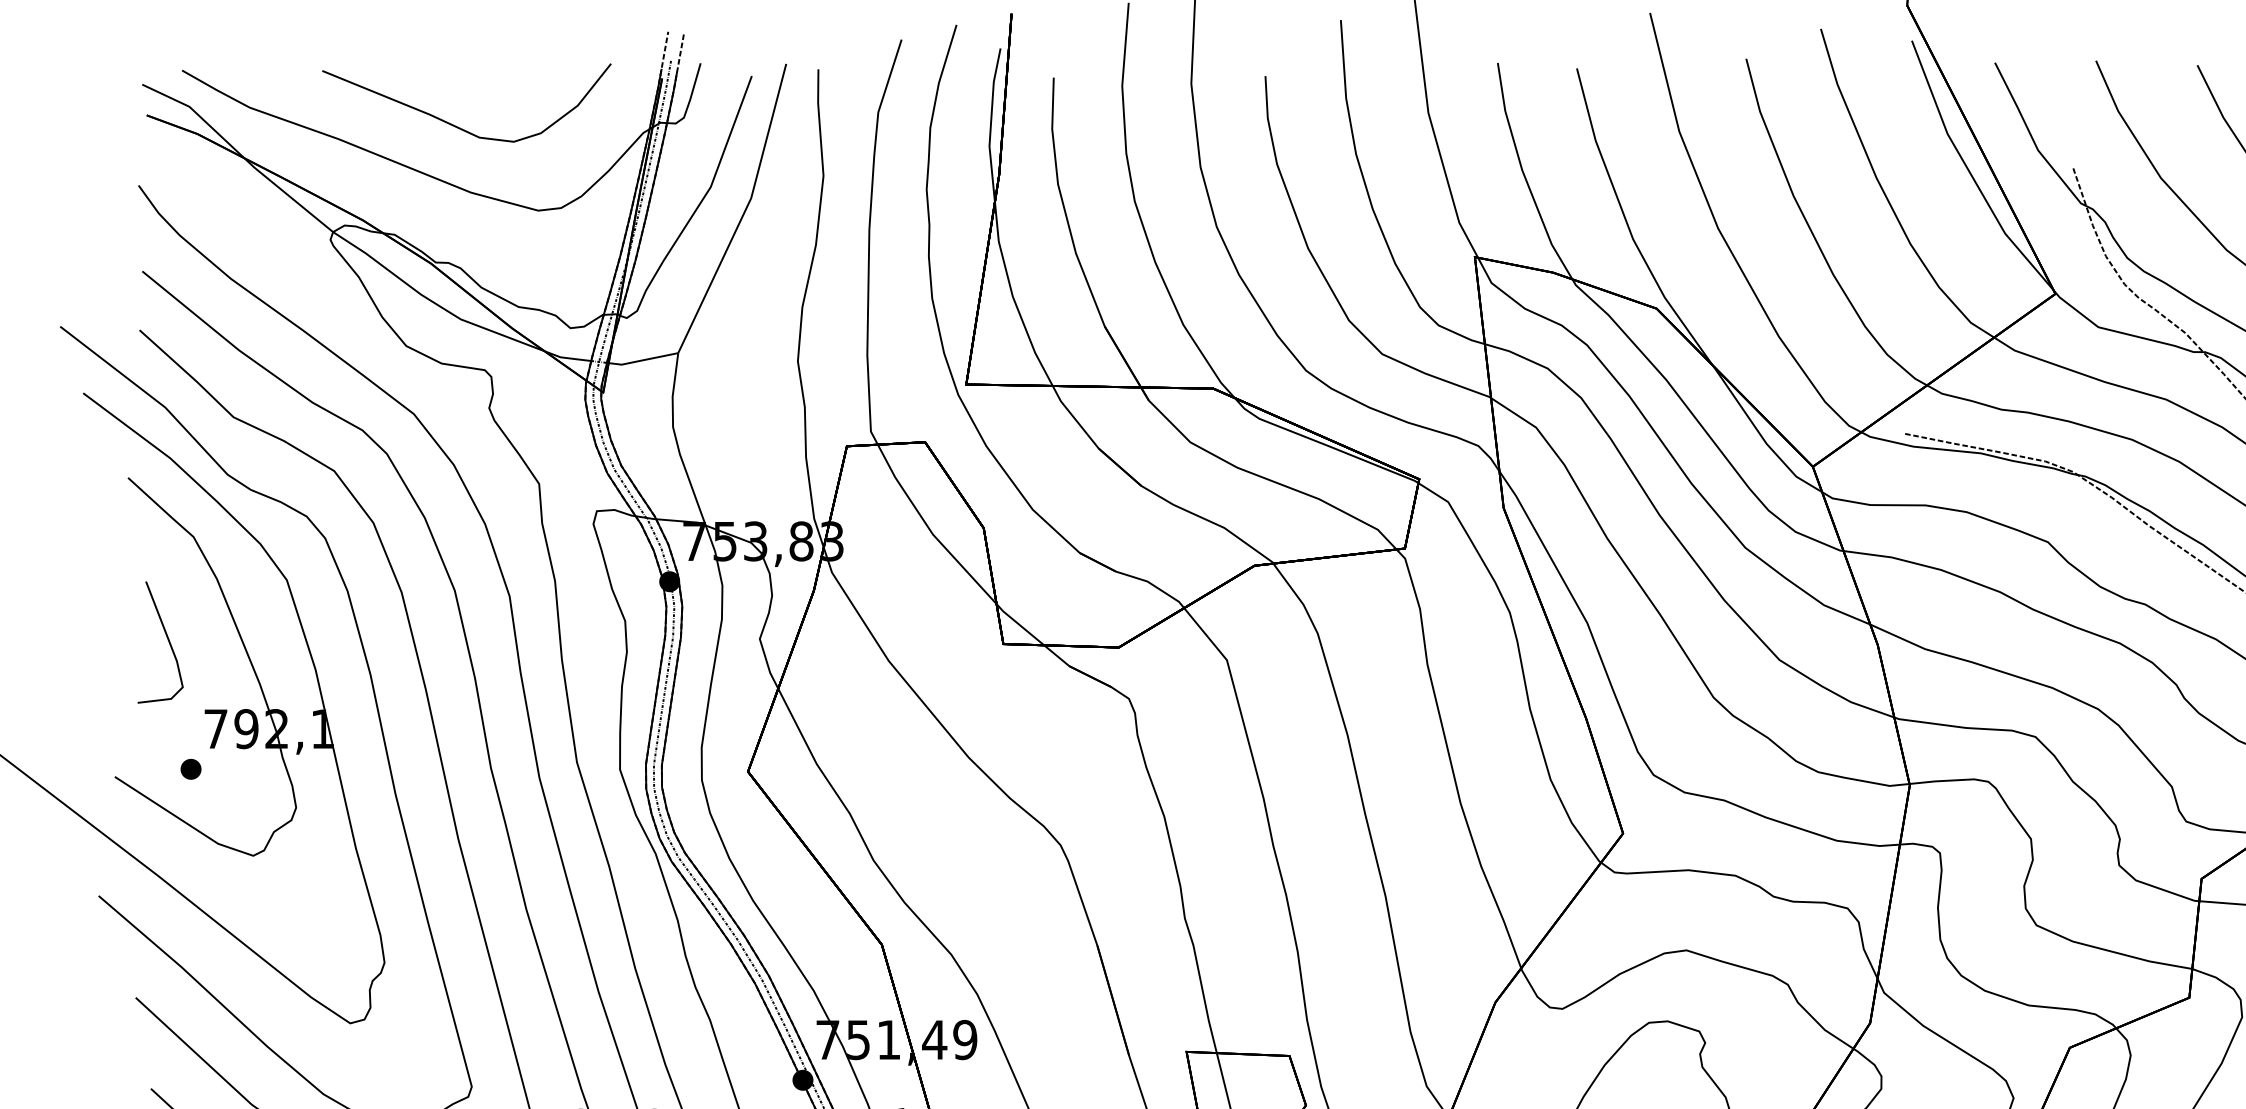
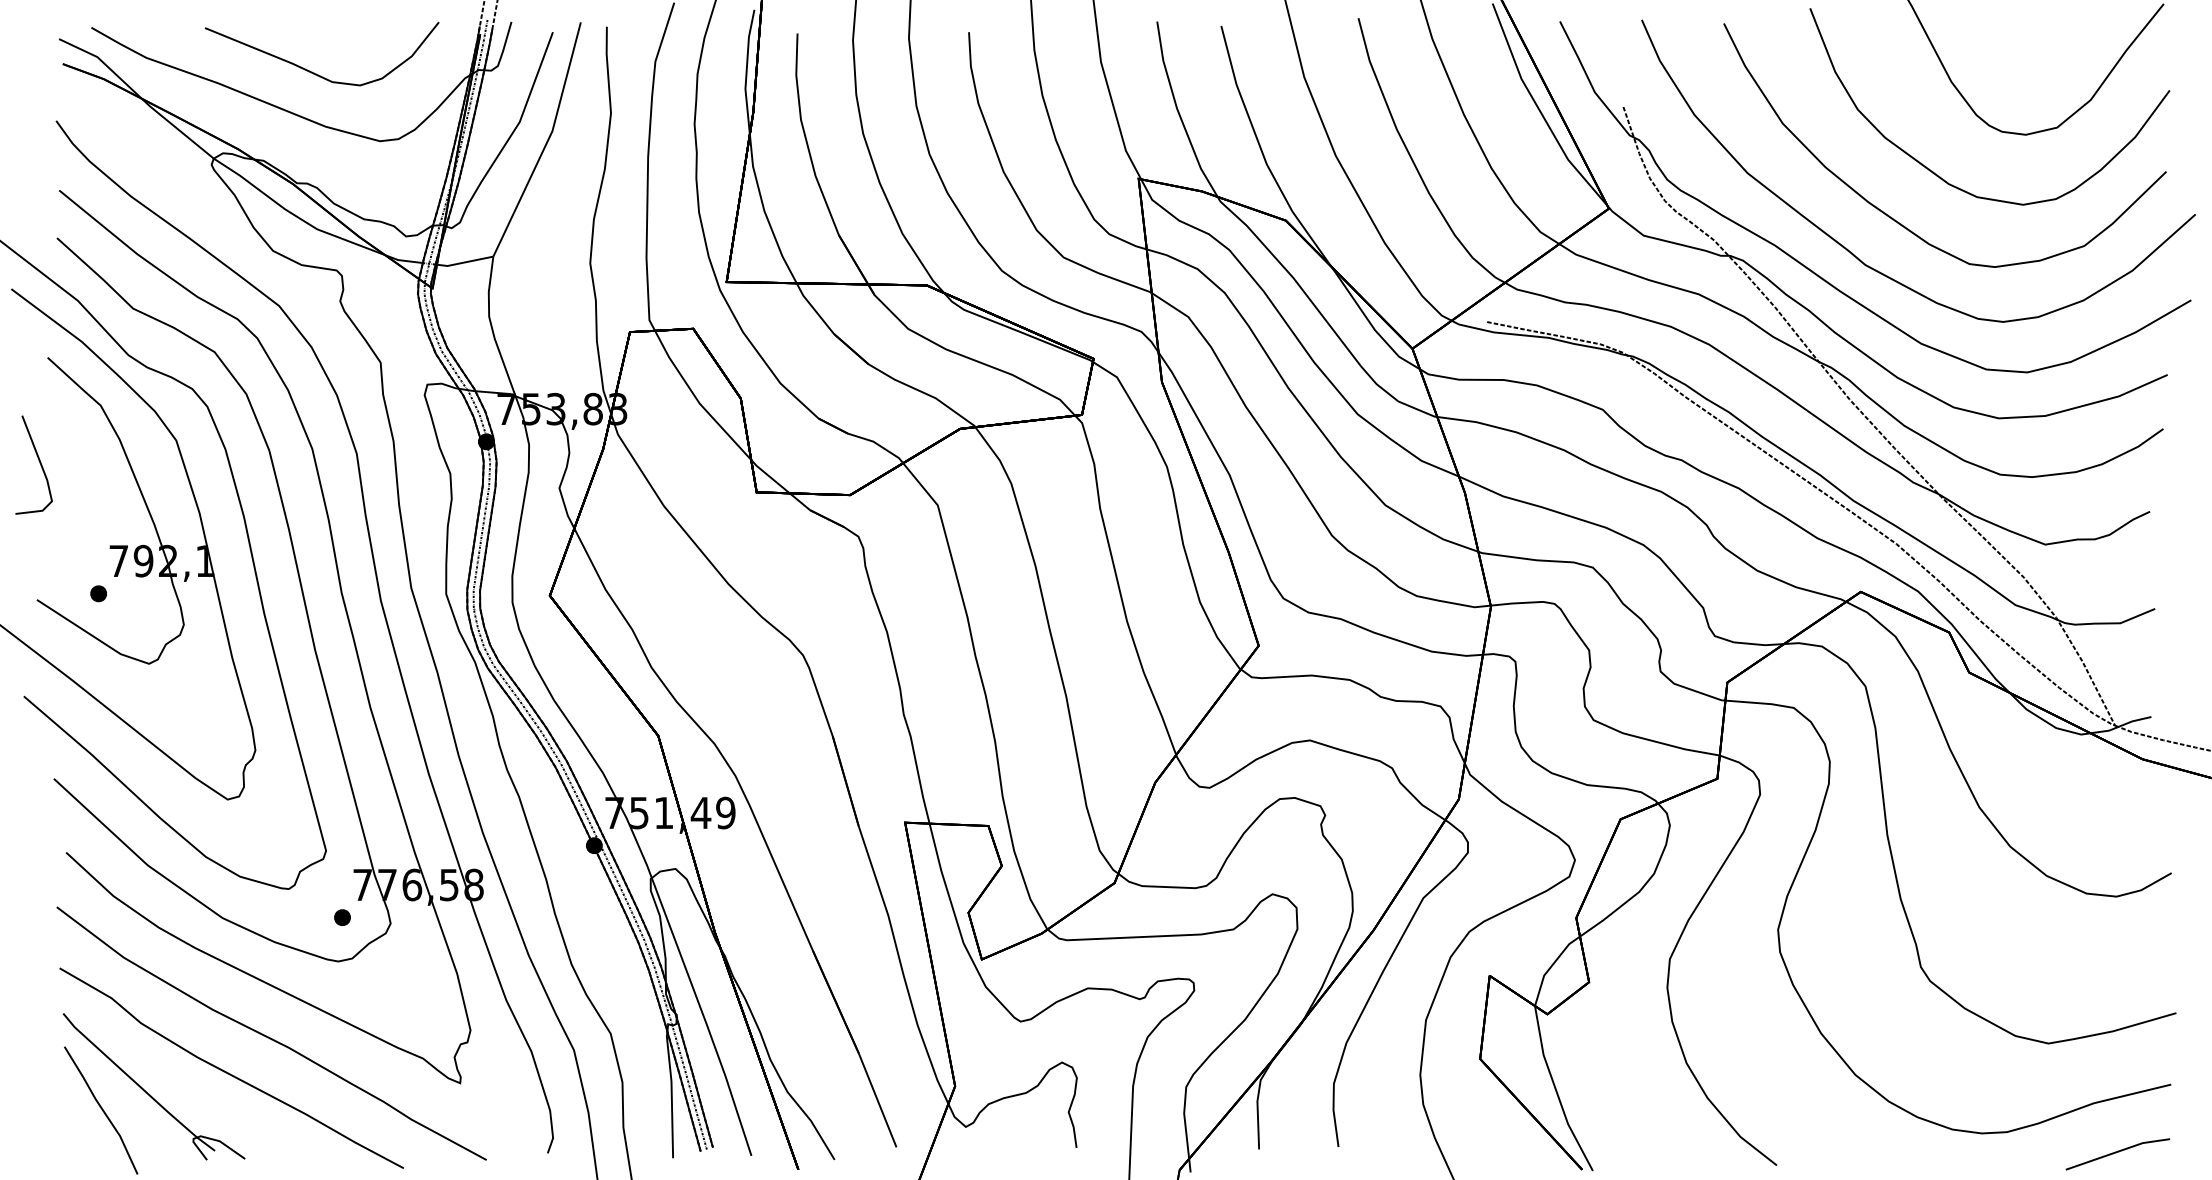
line: (167, 640) -> (39, 463), moved

